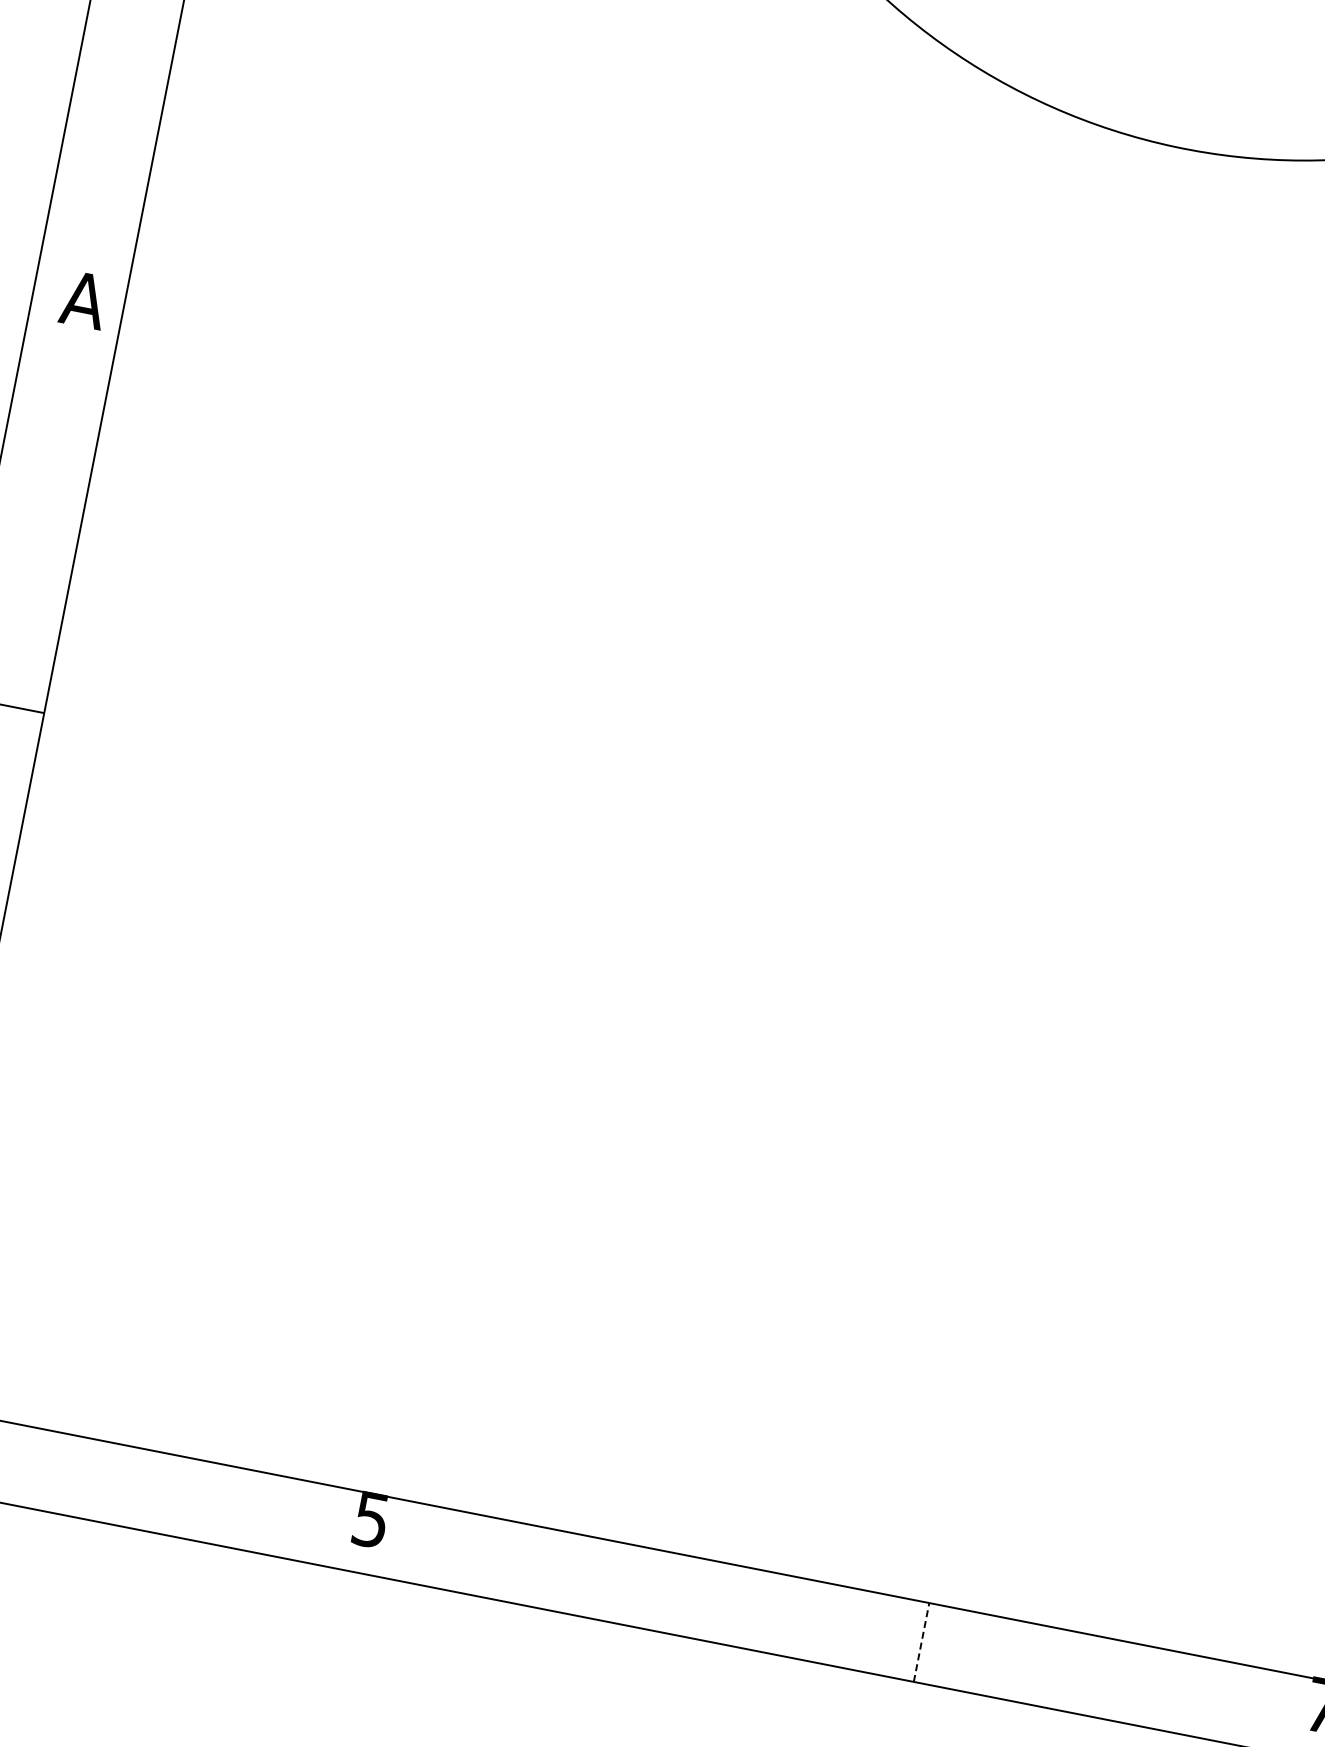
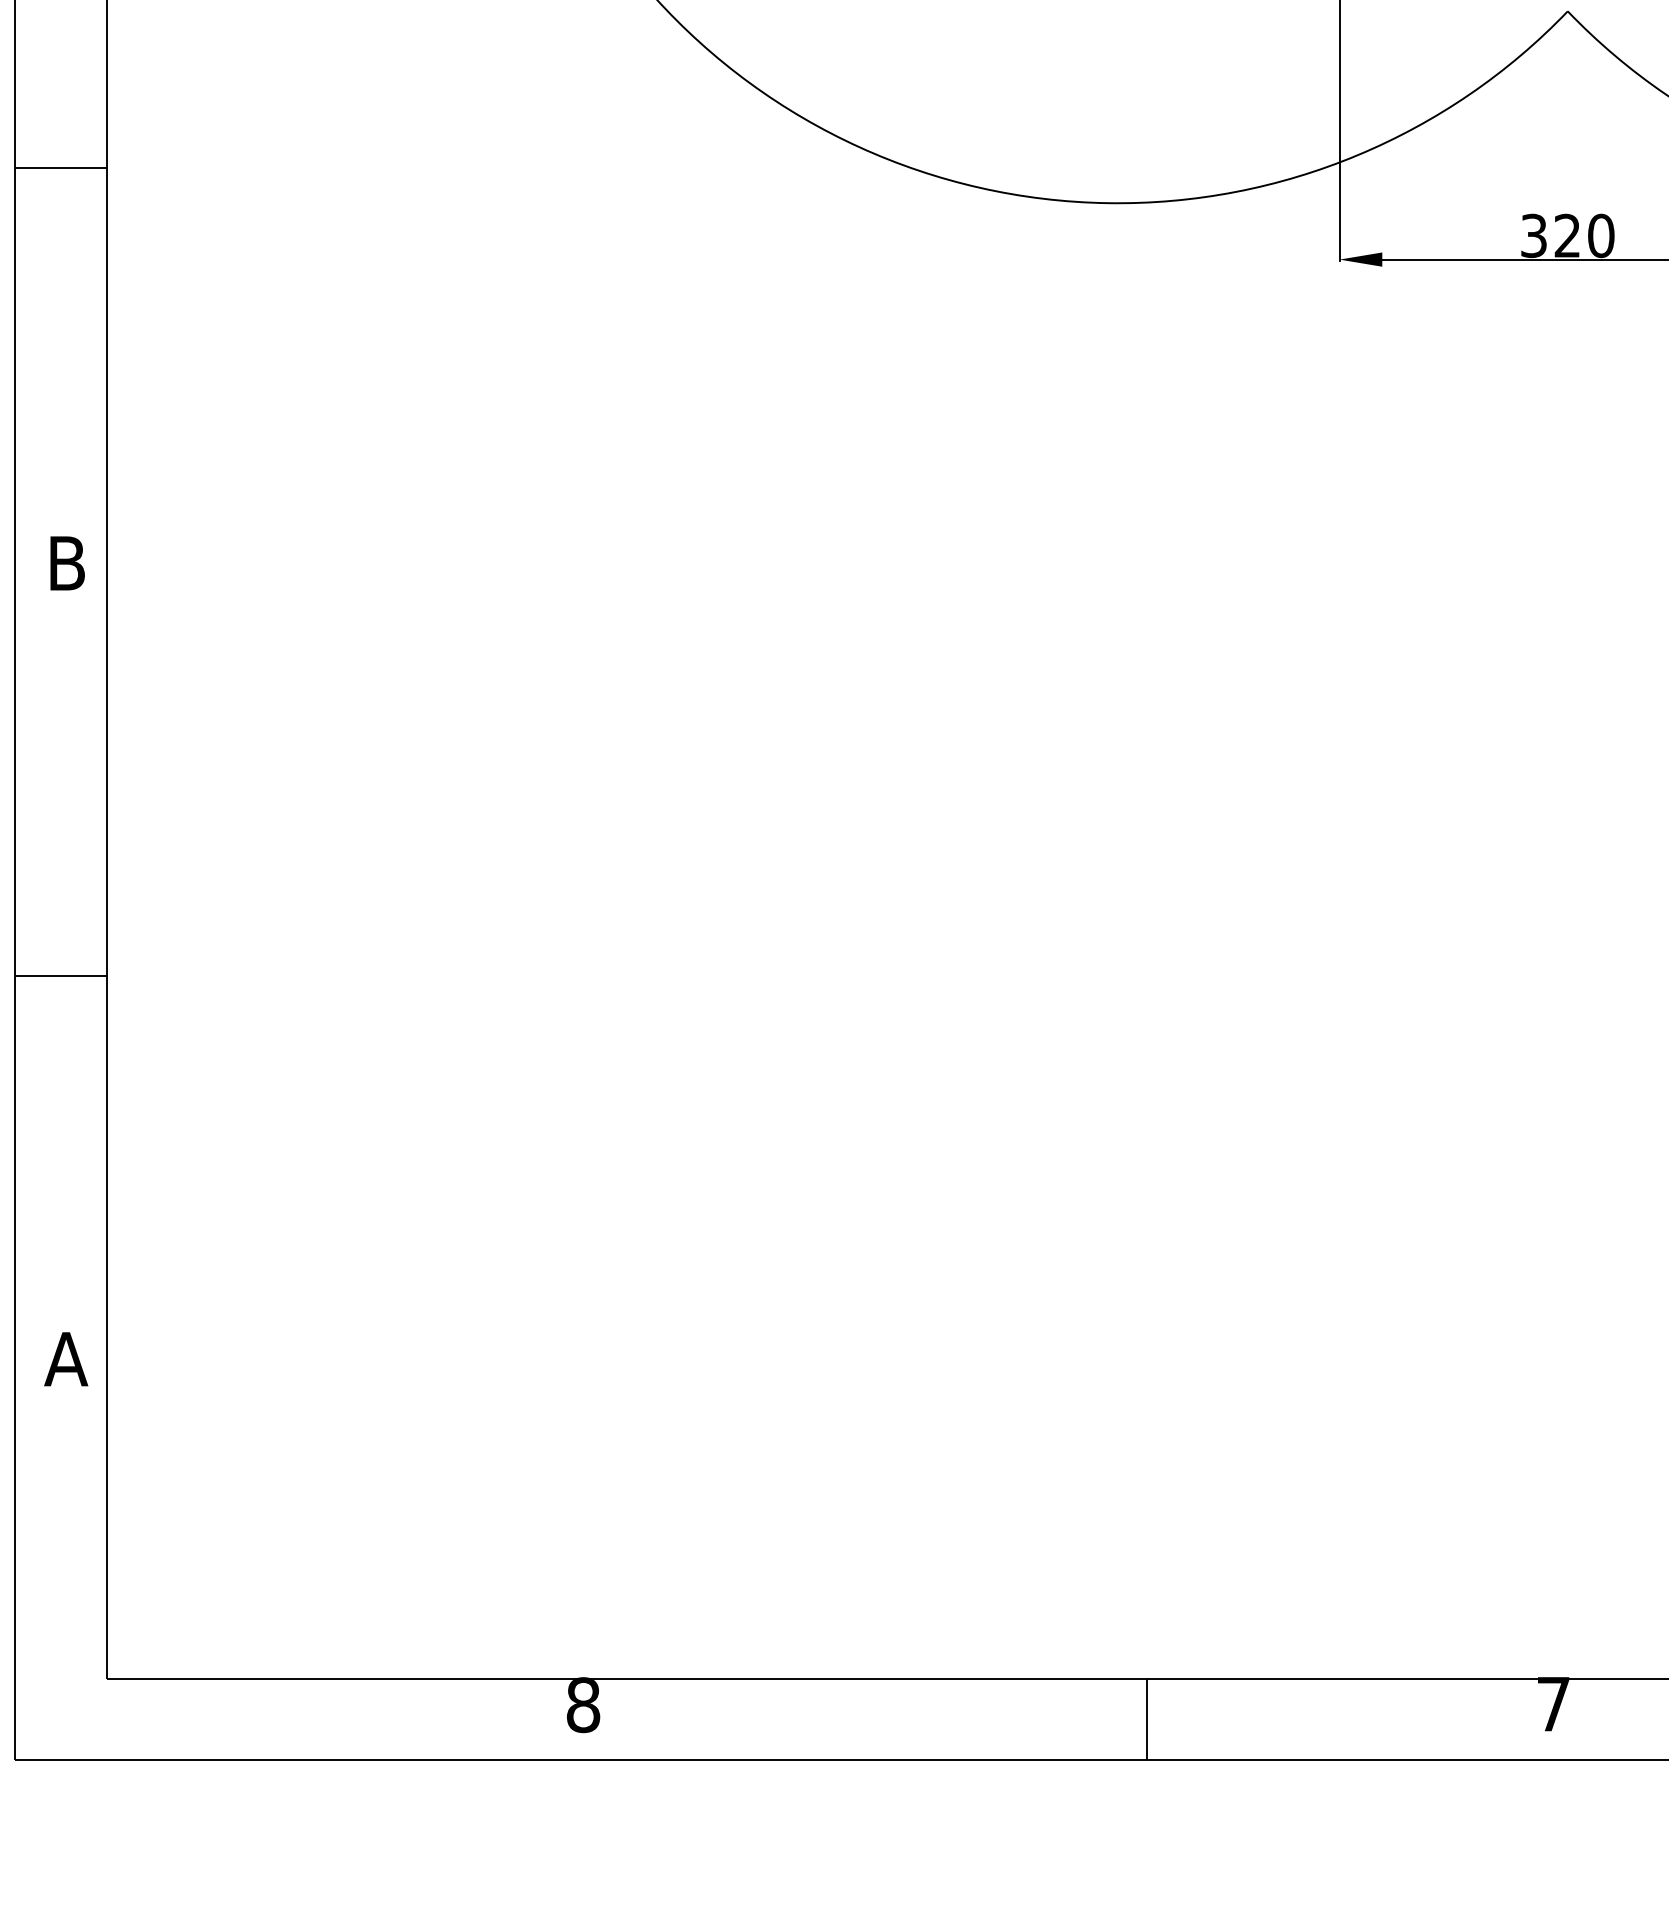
text: (83, 300) -> (66, 563), A -> B
text: (371, 1520) -> (583, 1705), 5 -> 8
line: (922, 1642) -> (1147, 1719), dashed -> solid

